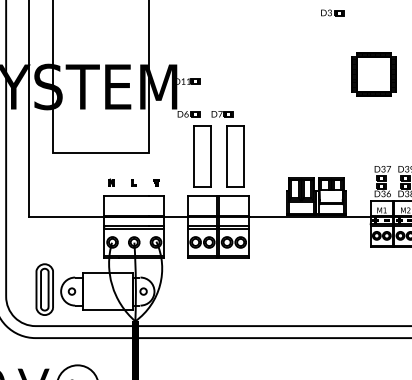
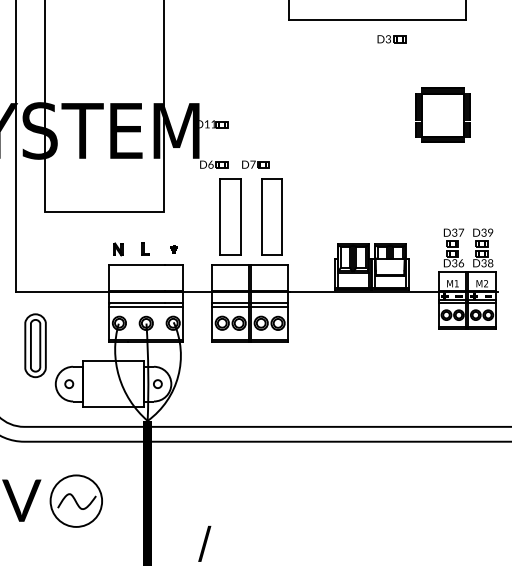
part: (111, 181) -> (118, 248), size x1.6
part: (133, 182) -> (145, 249), size x1.6
part: (44, 289) -> (35, 345), moved

